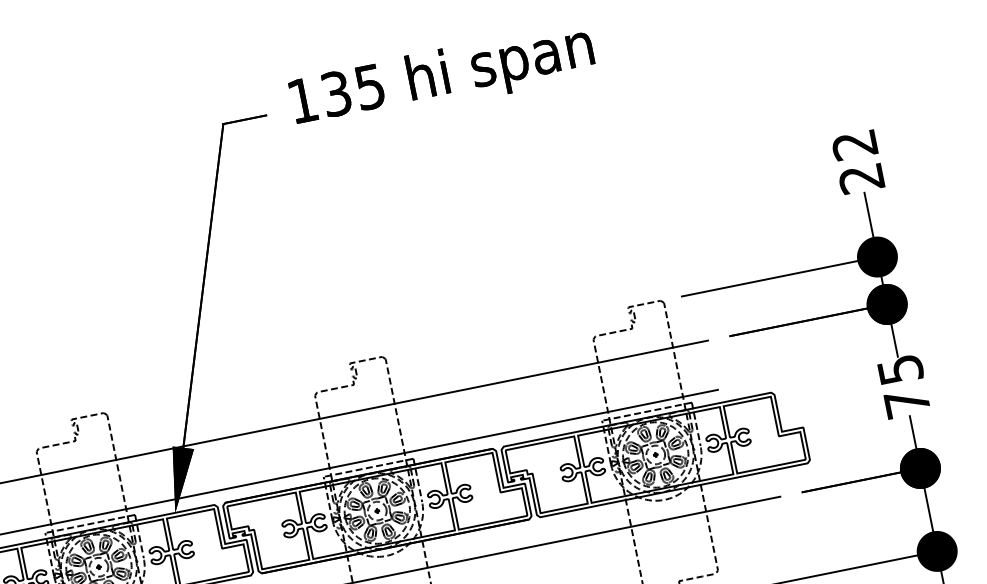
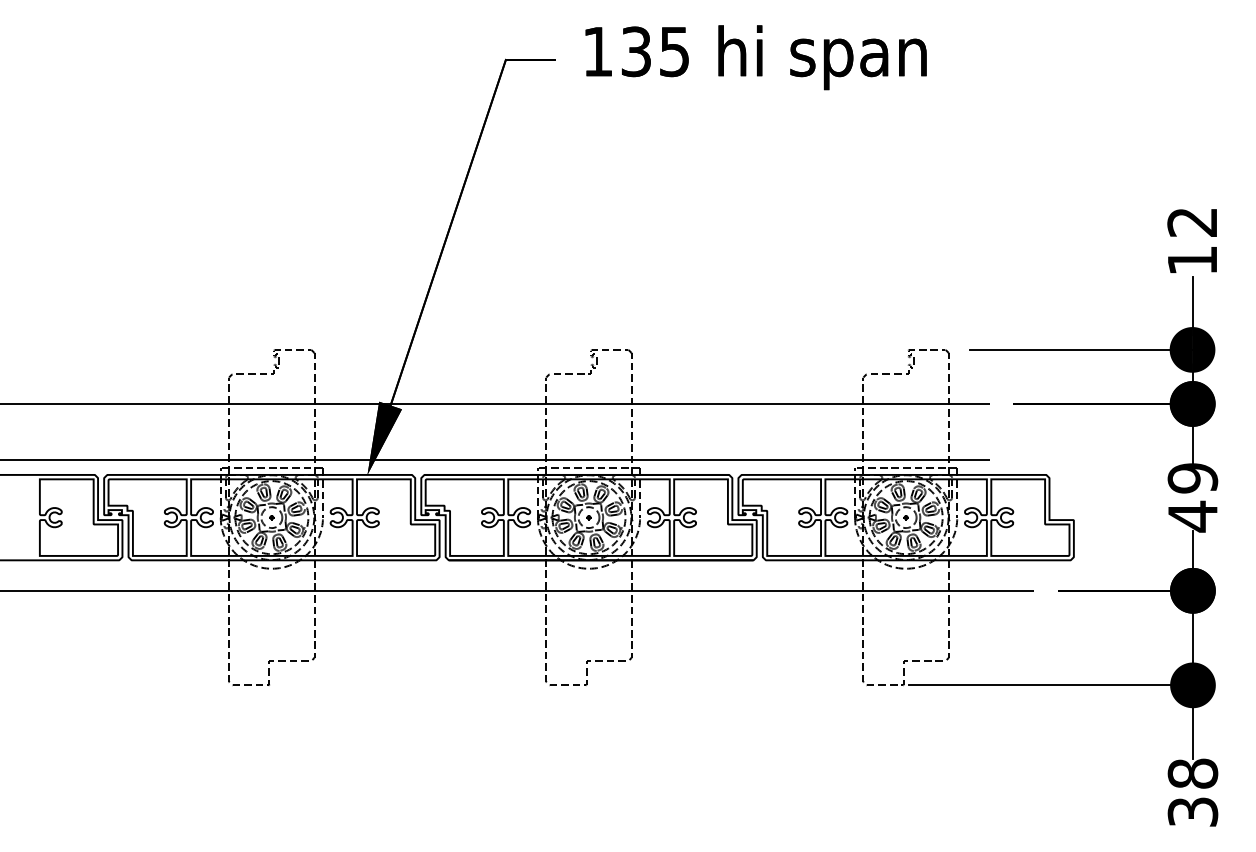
text: (860, 179) -> (1191, 261), 22 -> 12
text: (903, 386) -> (1192, 497), 75 -> 49

